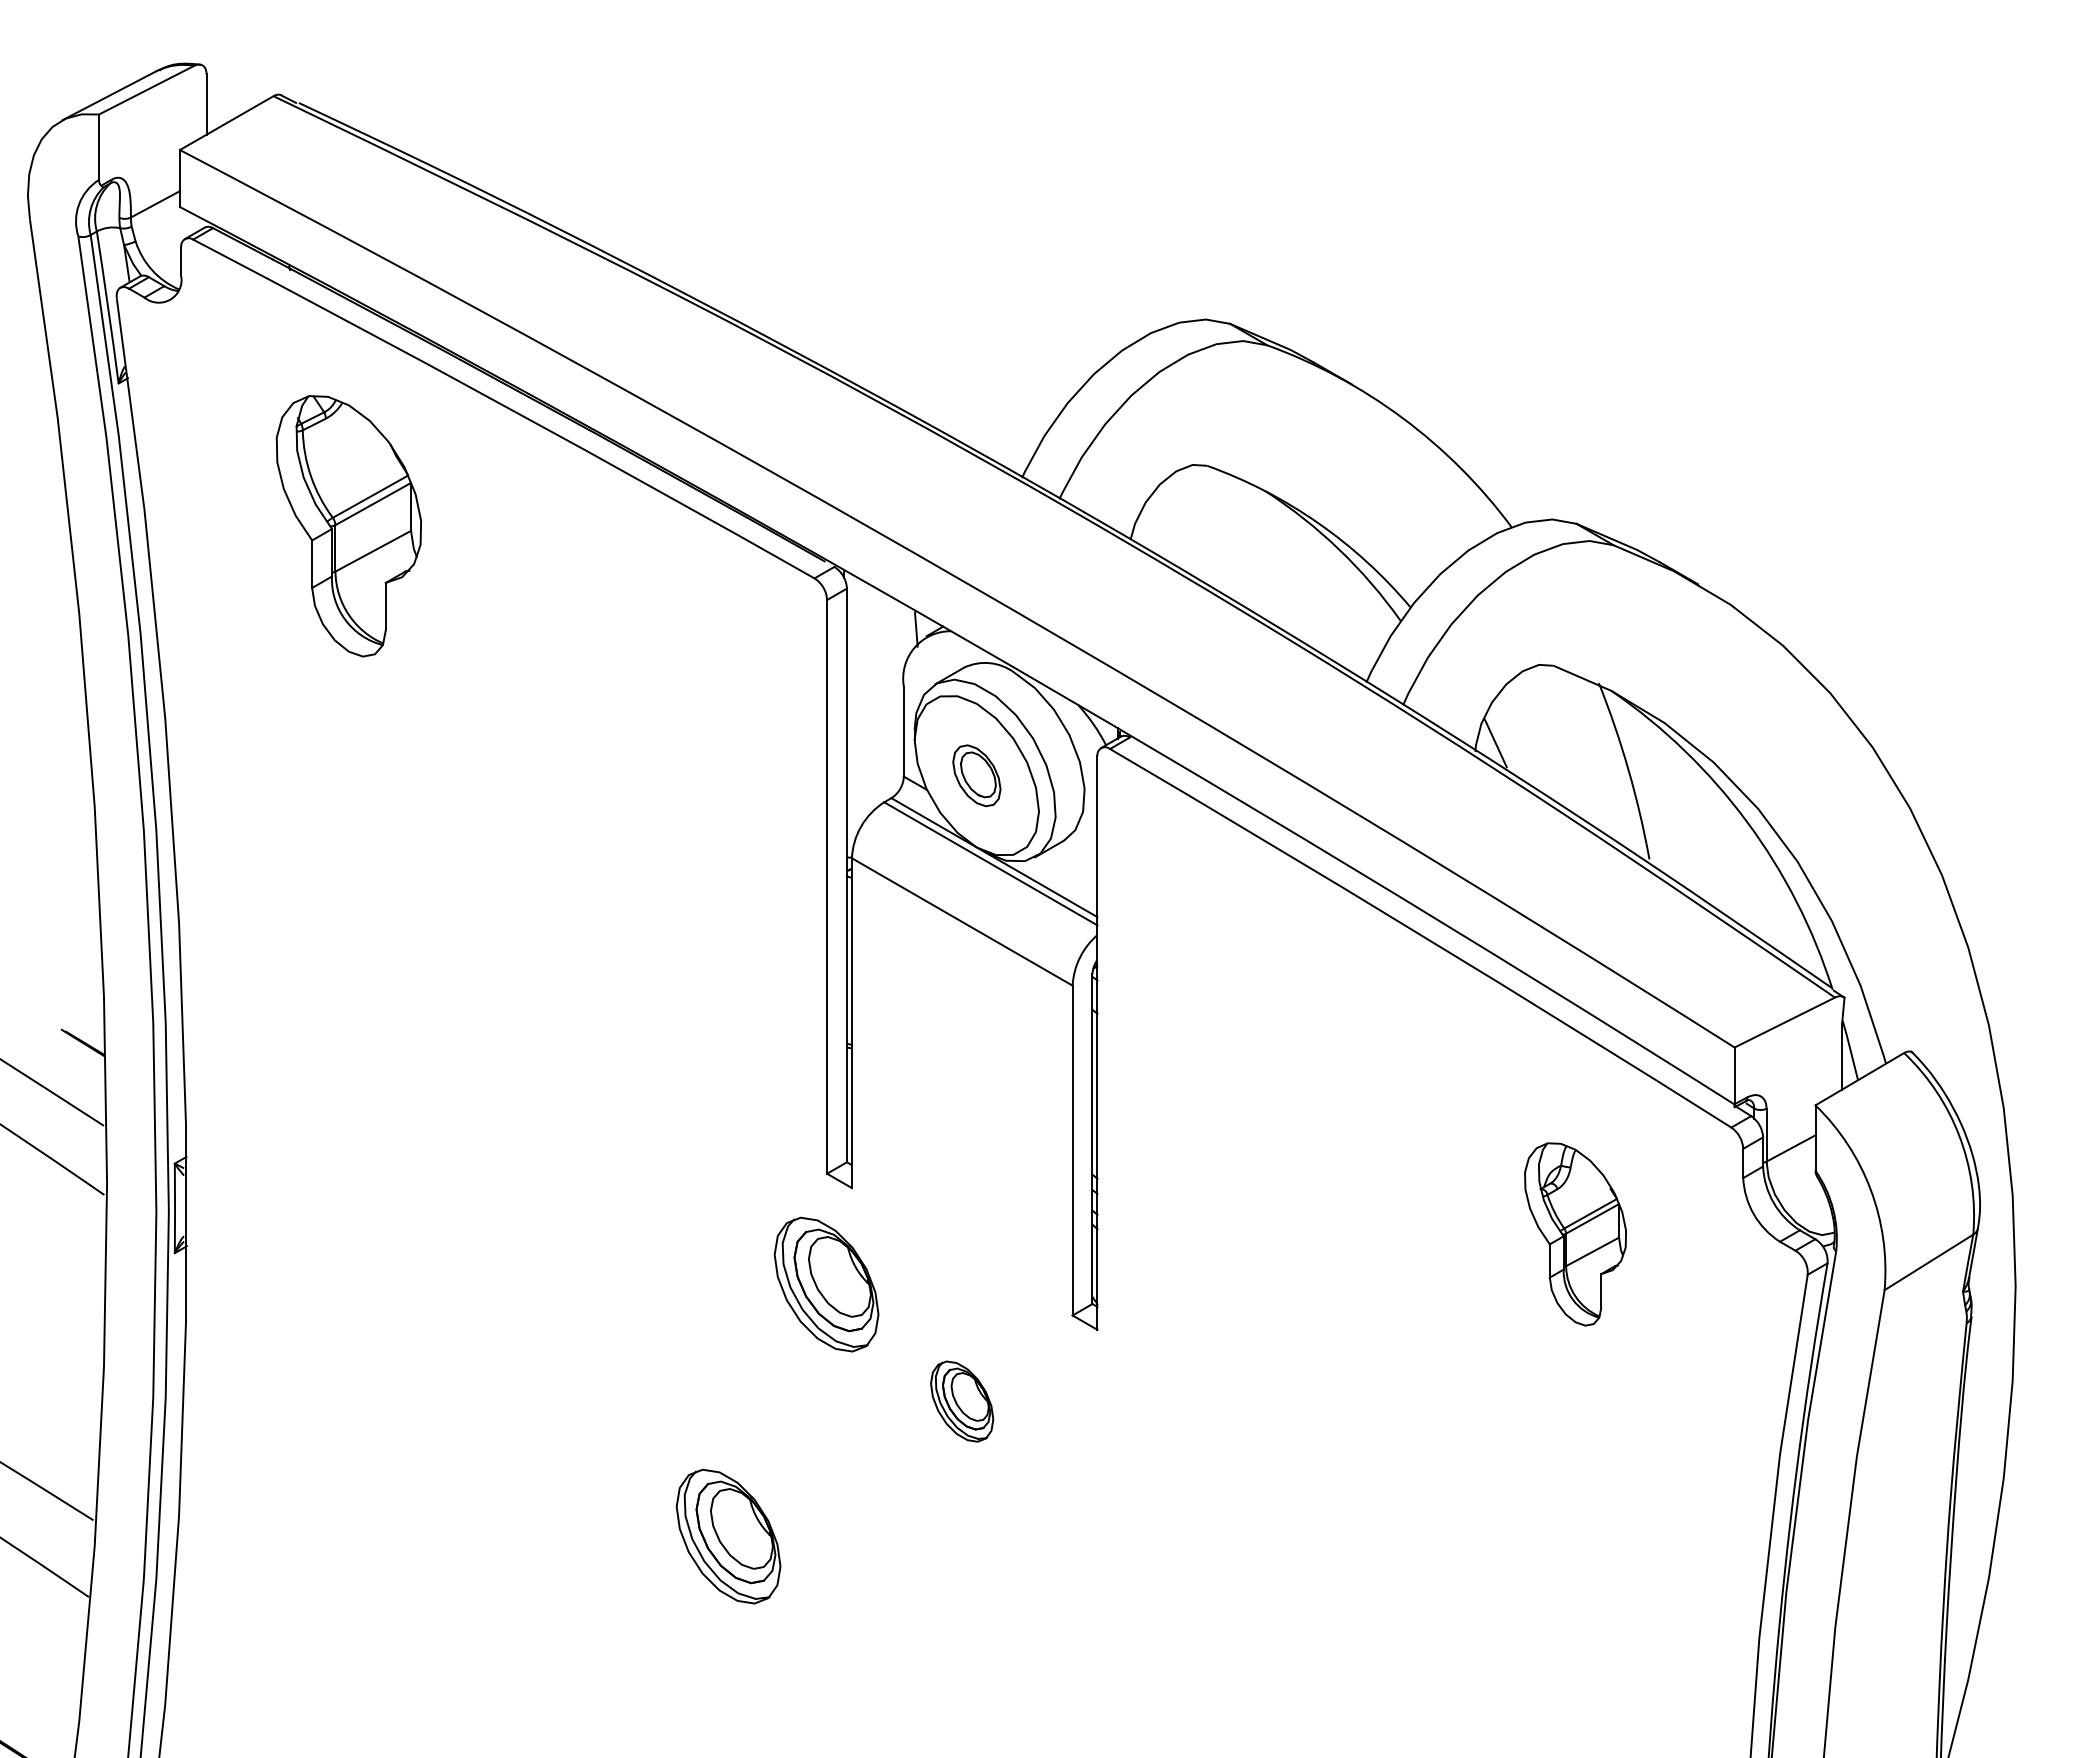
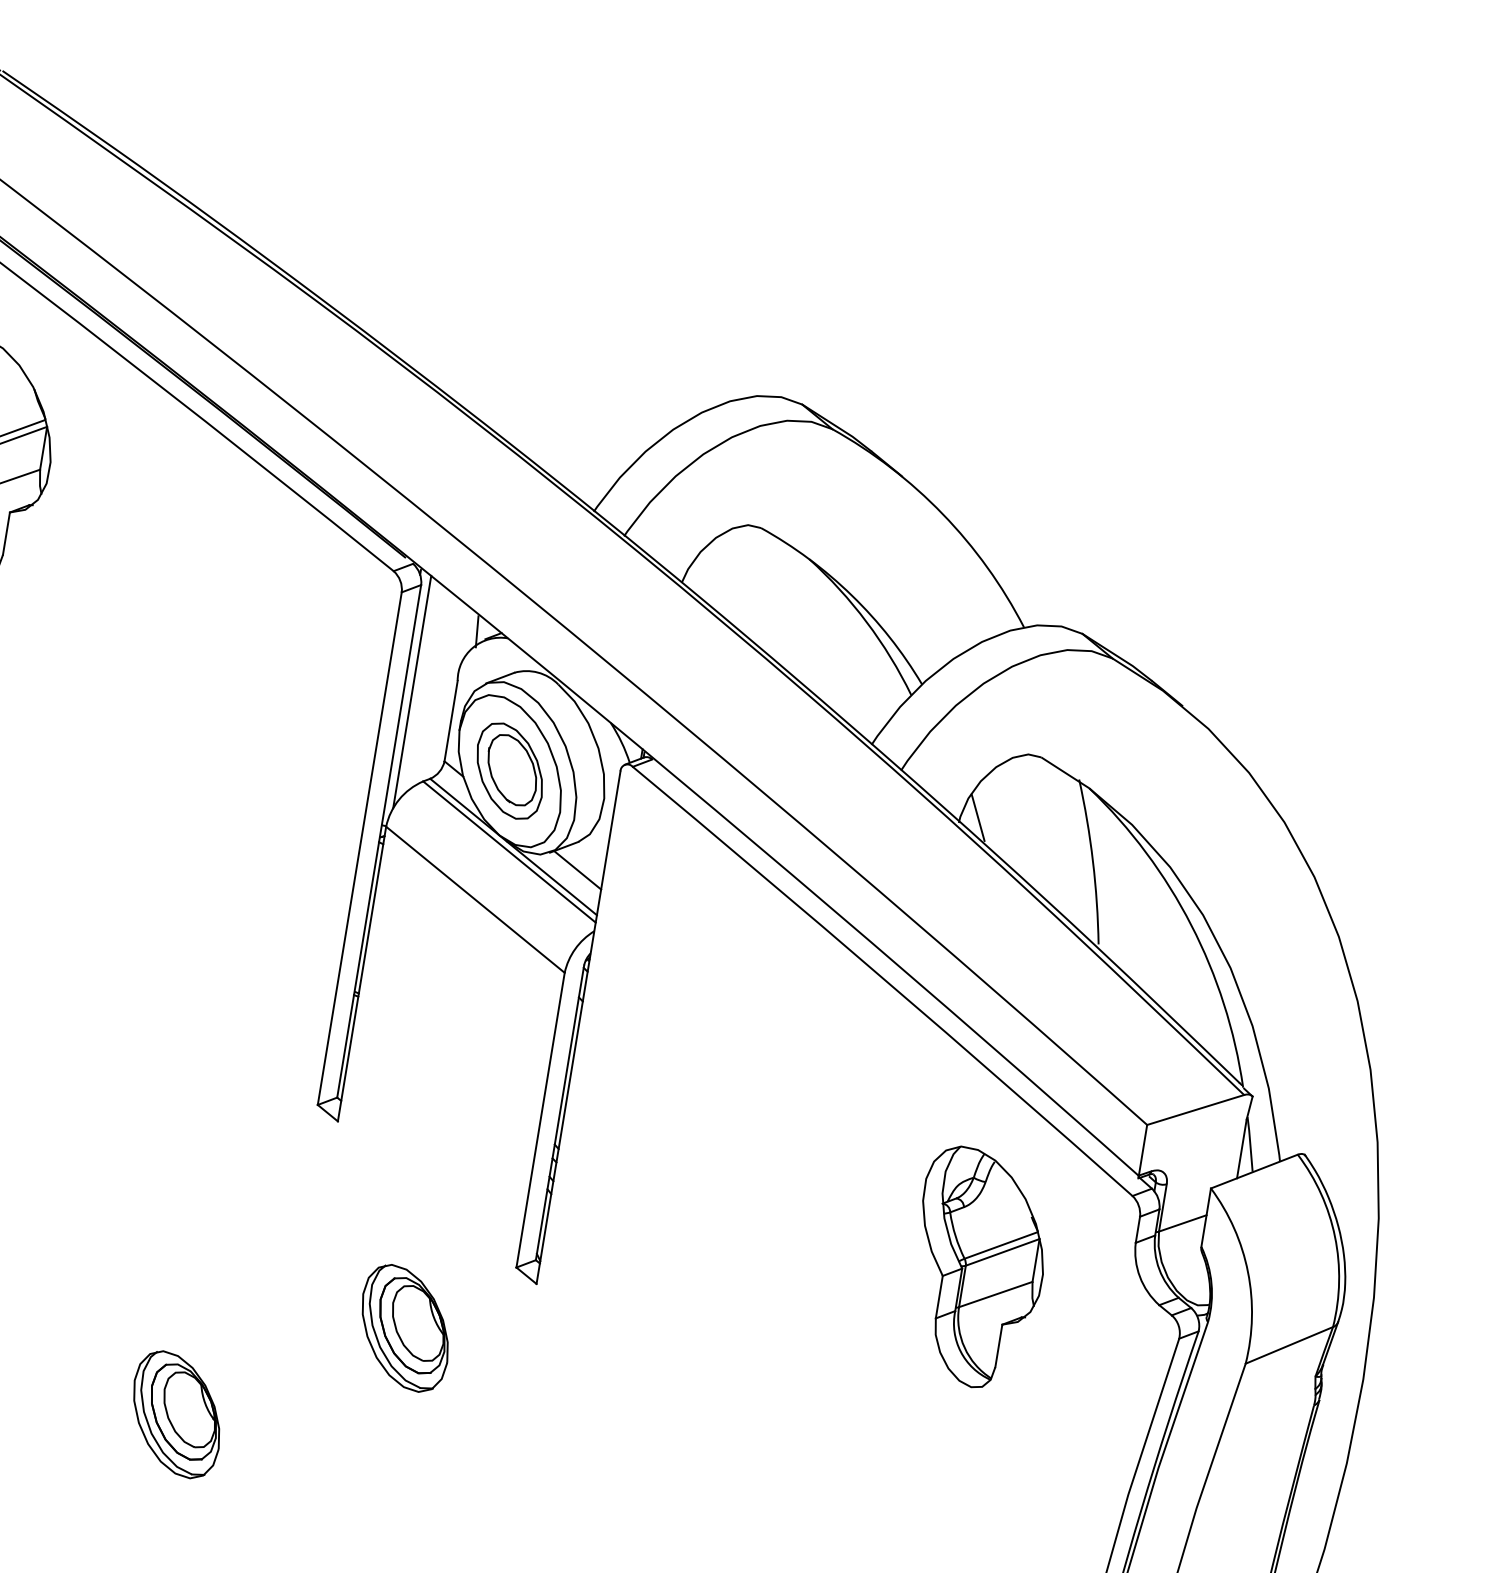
line: (856, 706) -> (412, 691), added
part: (976, 775) -> (509, 770), size x1.67
line: (1068, 871) -> (577, 870), added
part: (1575, 1234) -> (977, 1268), size x1.43
part: (826, 1284) -> (301, 1203), removed
part: (961, 1401) -> (404, 1328), size x1.67

